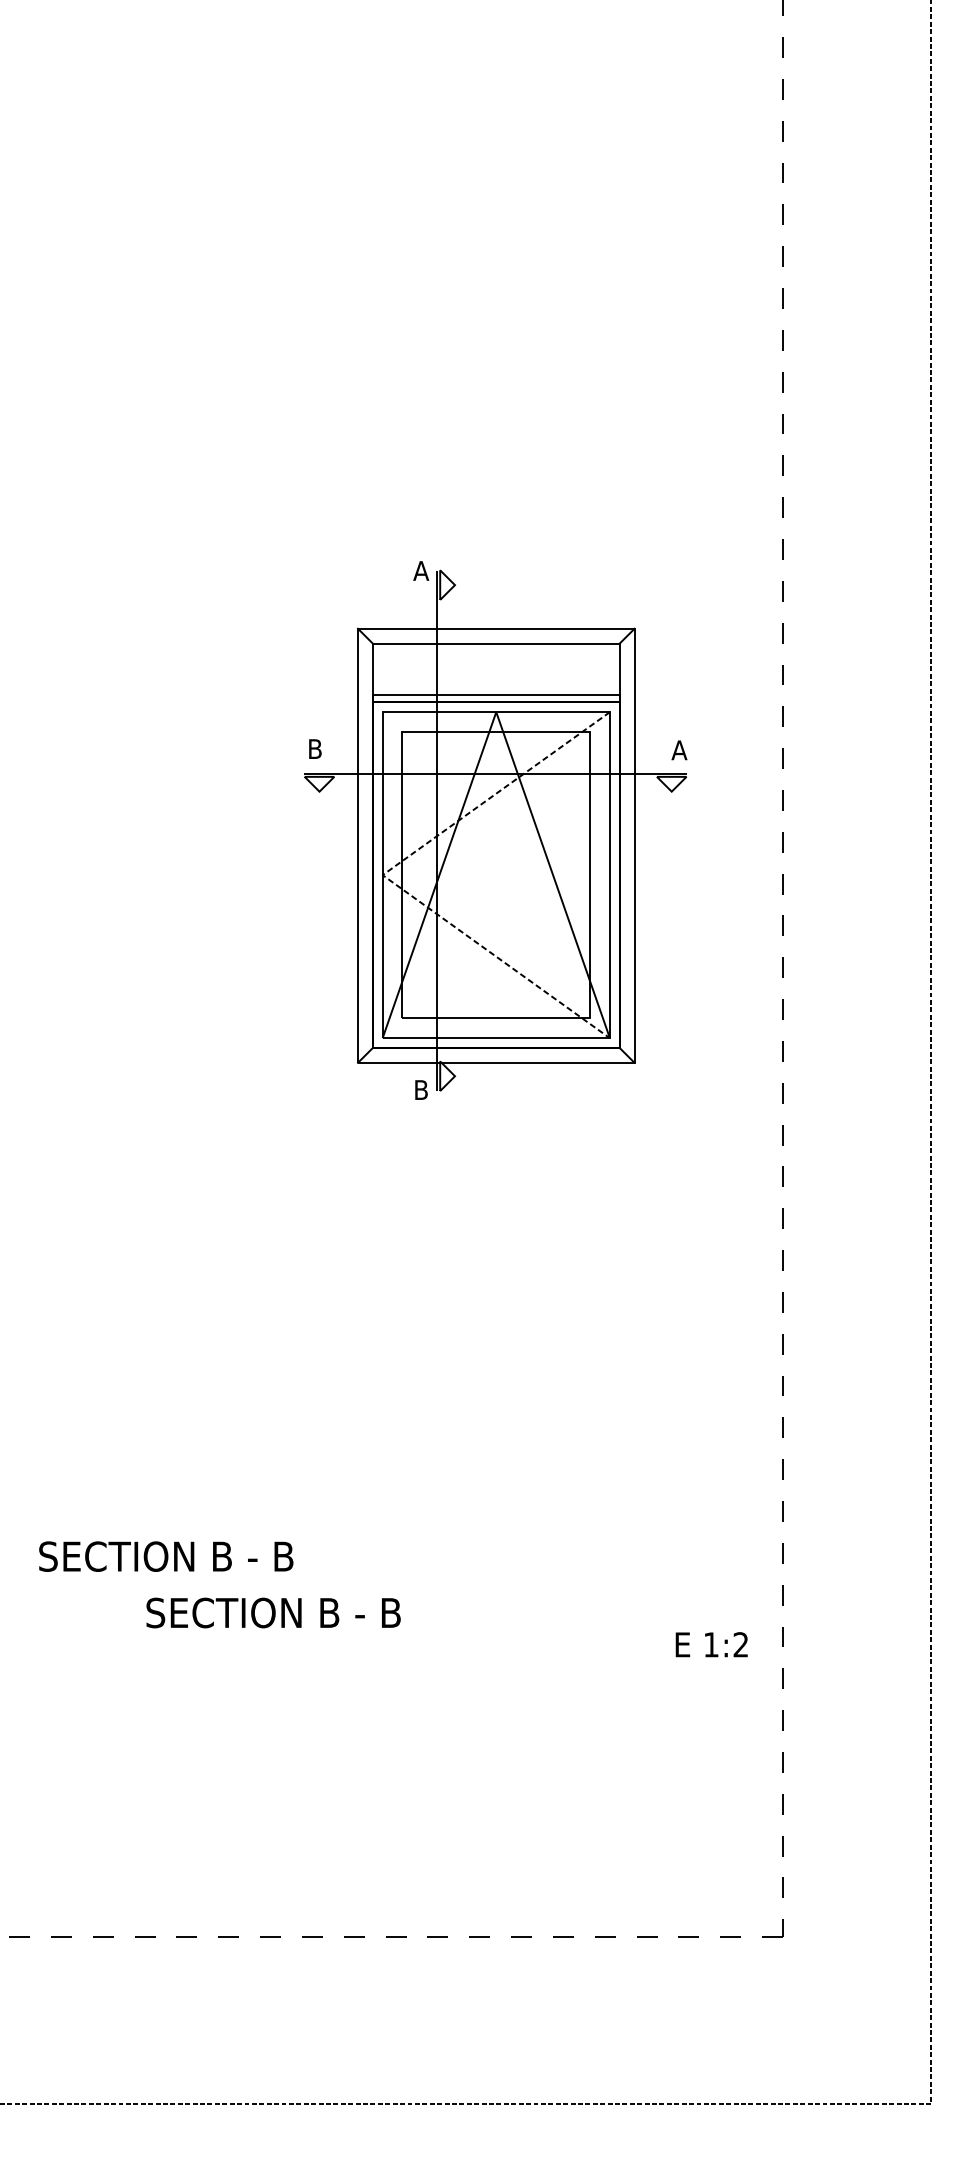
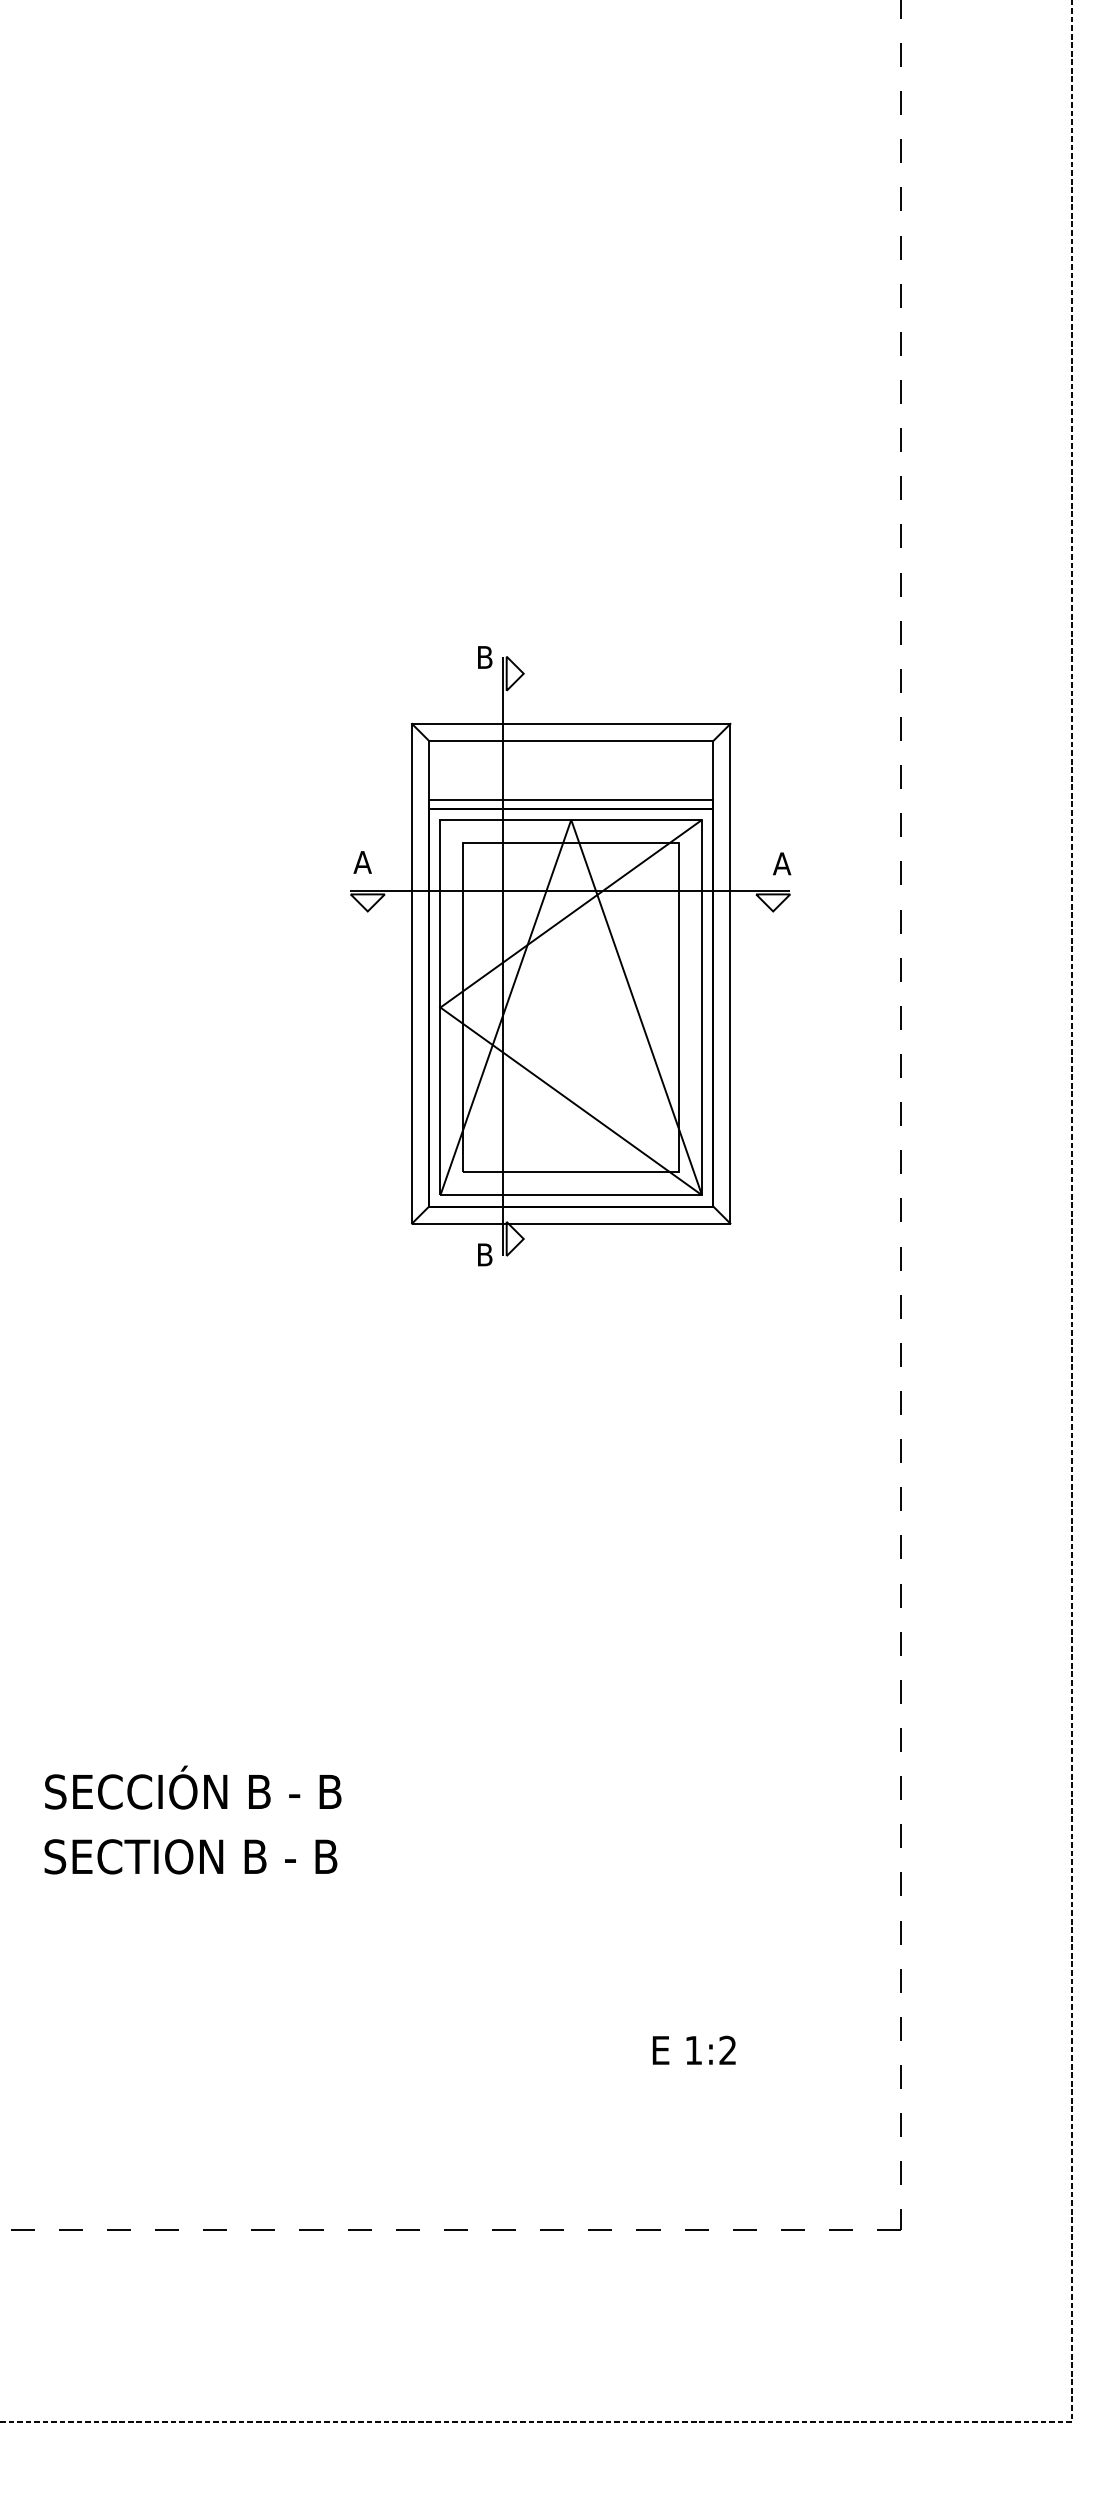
text: (420, 571) -> (484, 657), A -> B
text: (314, 749) -> (362, 862), B -> A
line: (382, 875) -> (440, 1007), dashed -> solid
text: (201, 1552) -> (232, 1787), SECTION B - B -> SECCIÓN B - B
text: (273, 1612) -> (190, 1856), moved
text: (711, 1644) -> (693, 2049), moved

